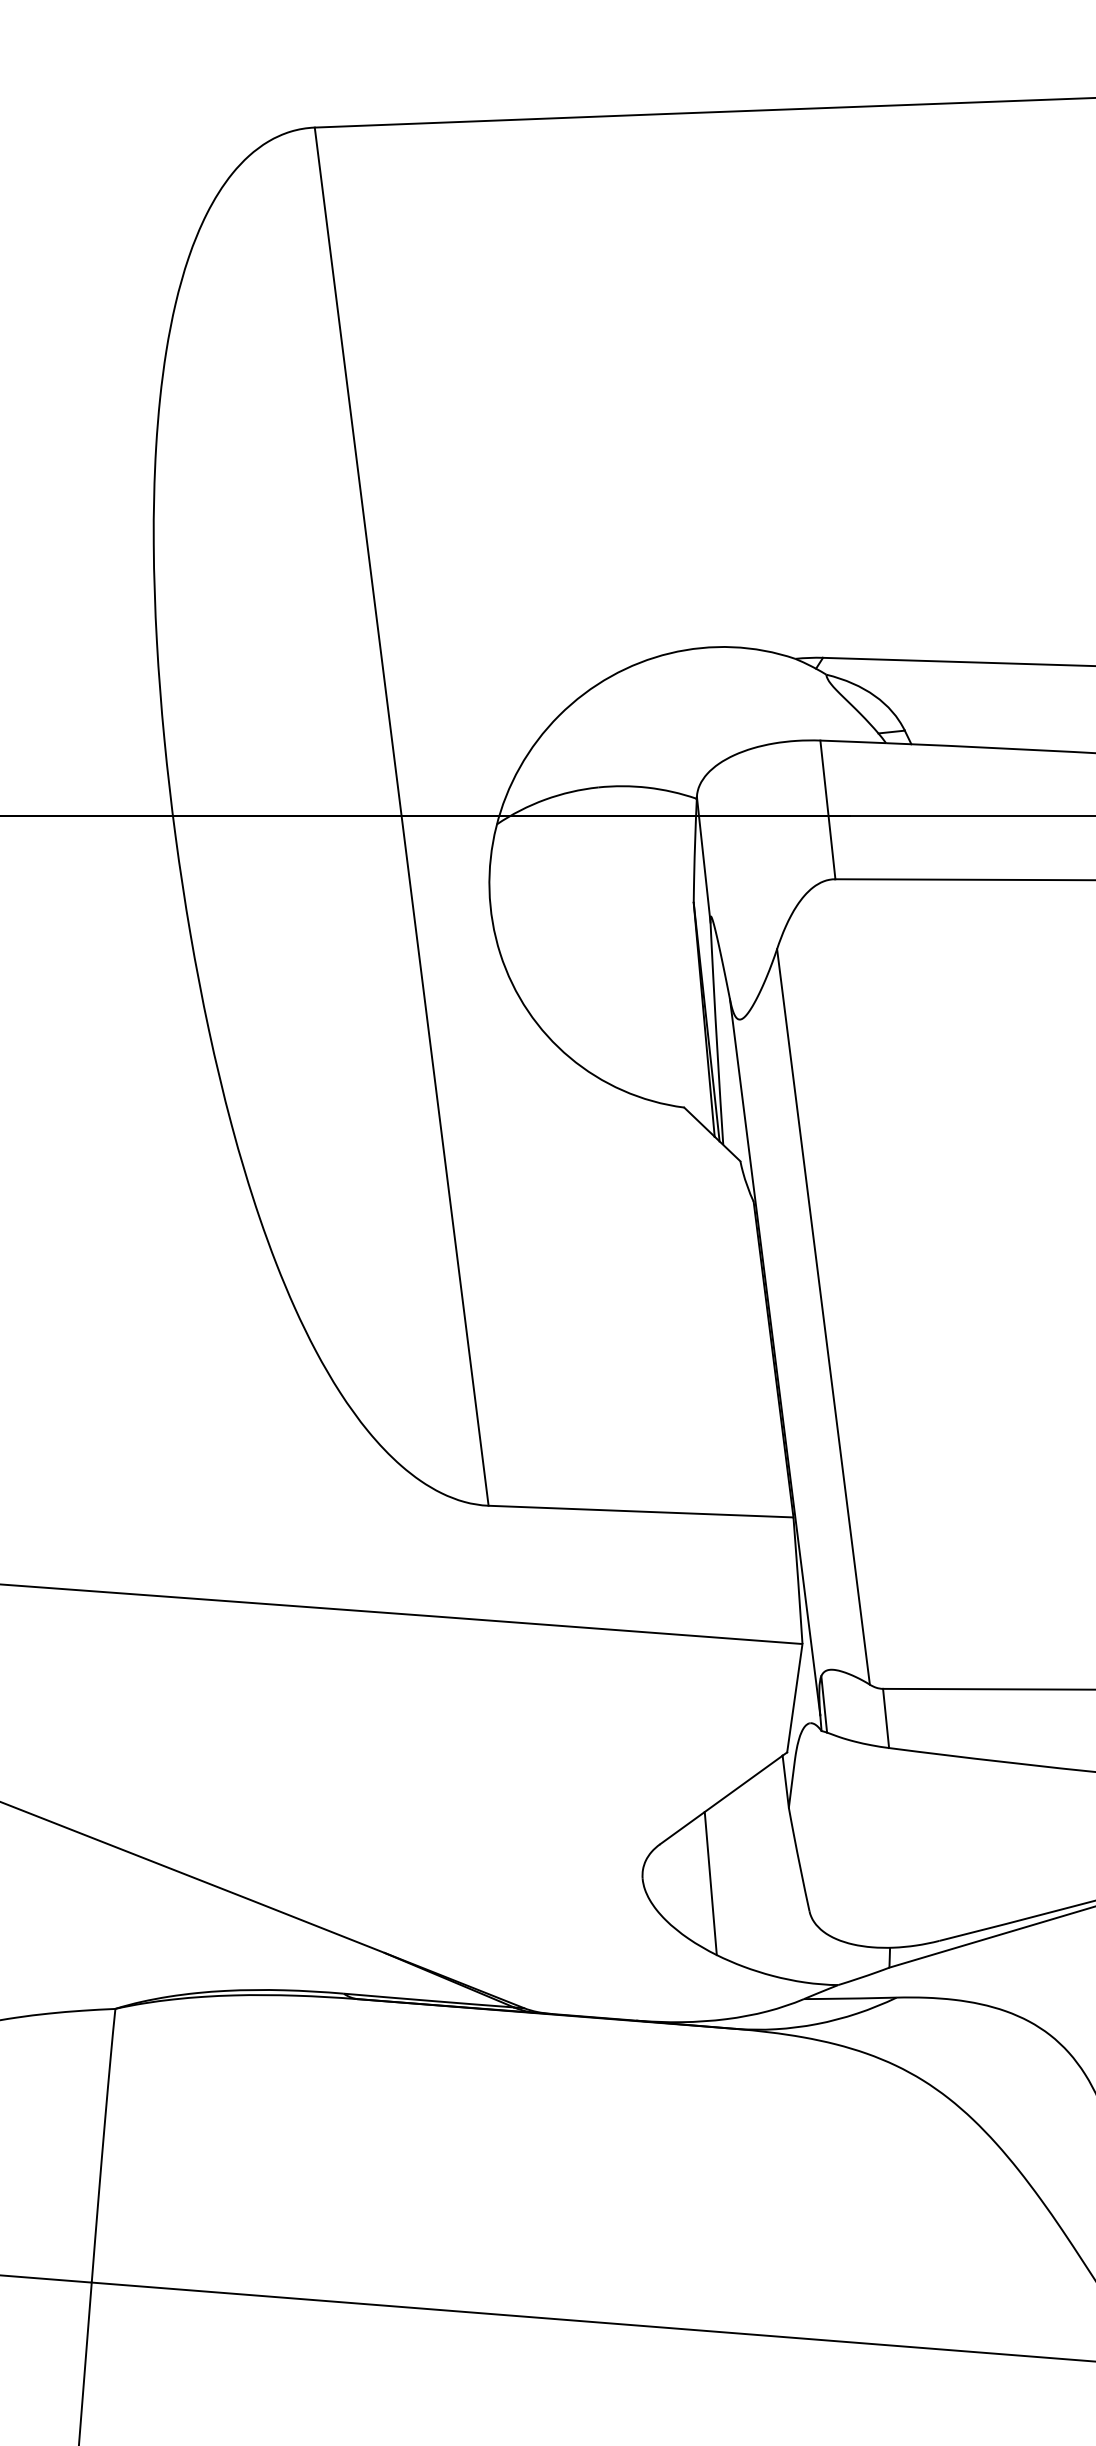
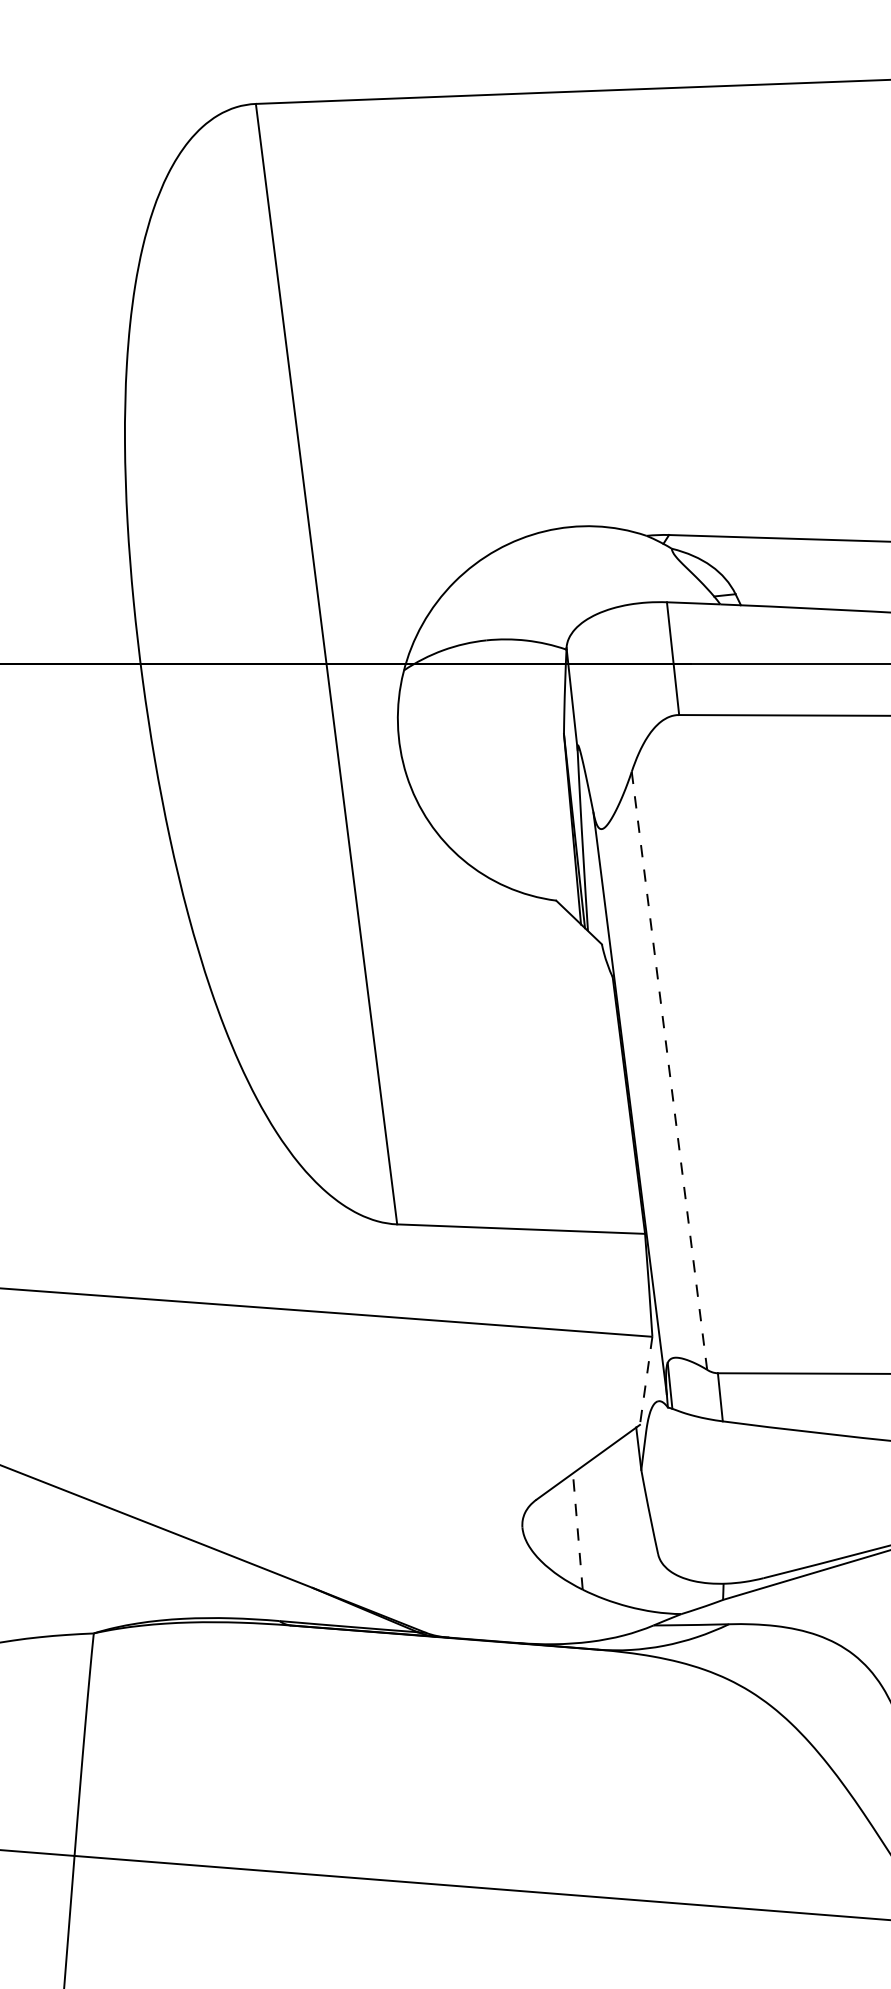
line: (823, 1316) -> (669, 1070), solid -> dashed
line: (794, 1698) -> (645, 1381), solid -> dashed
line: (710, 1883) -> (577, 1531), solid -> dashed

